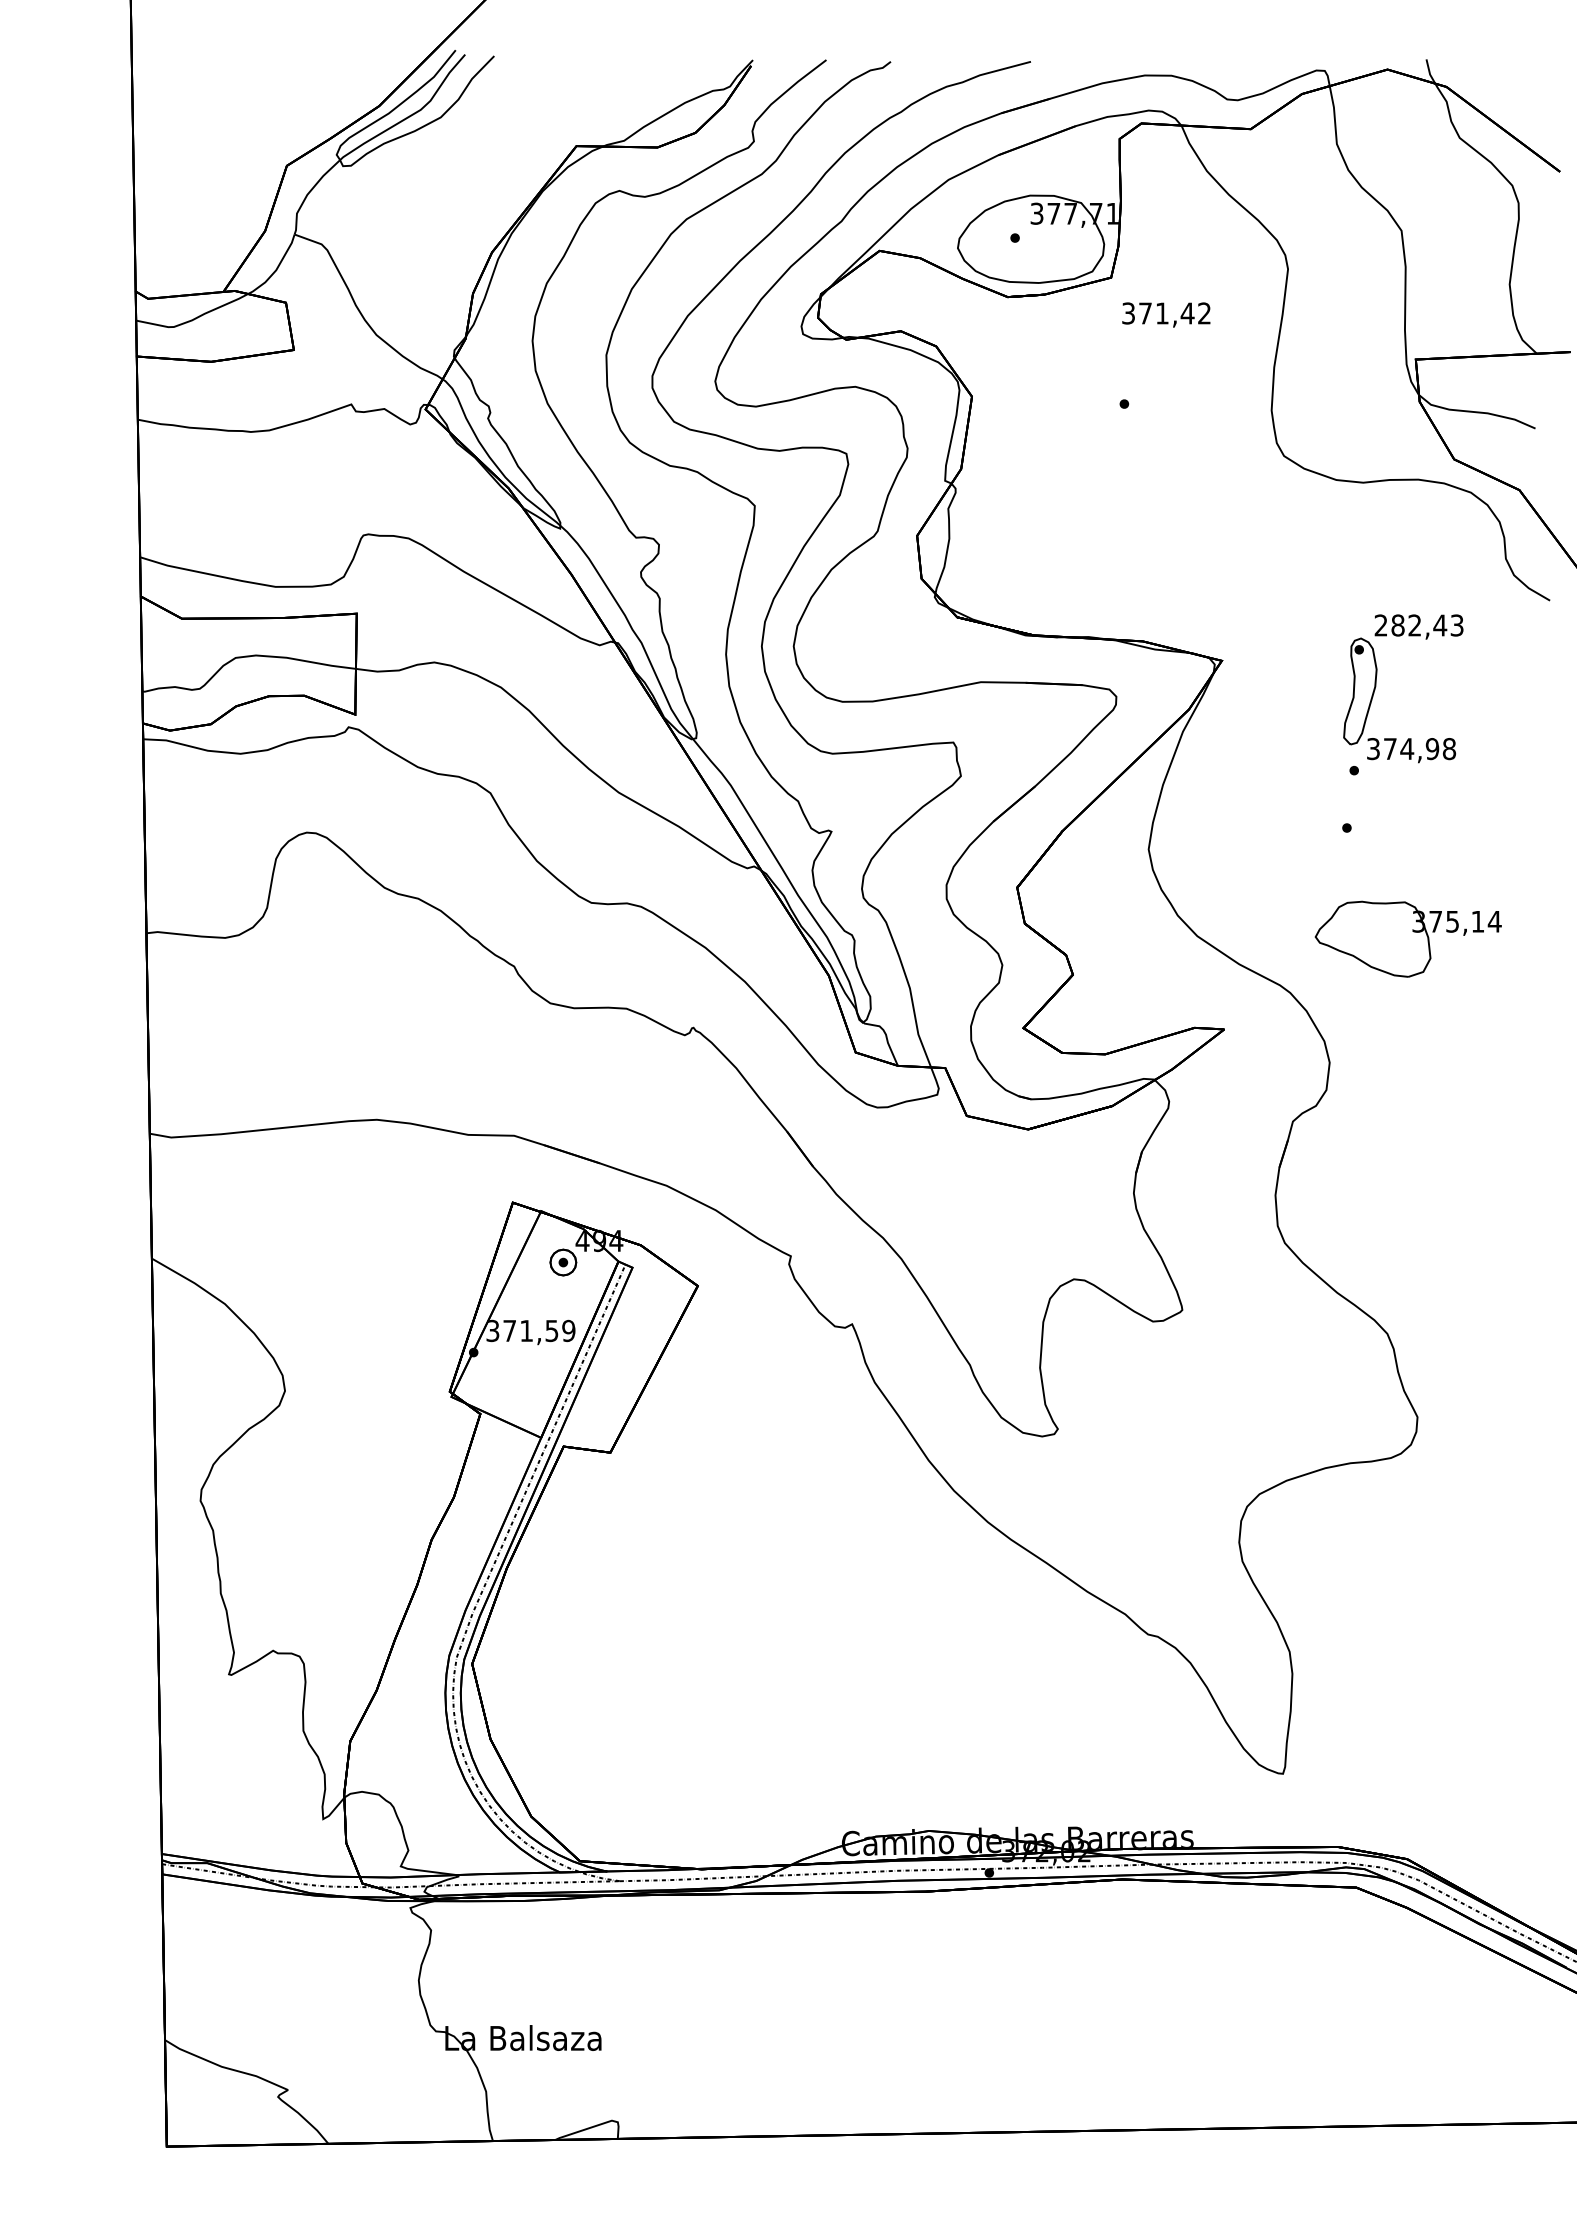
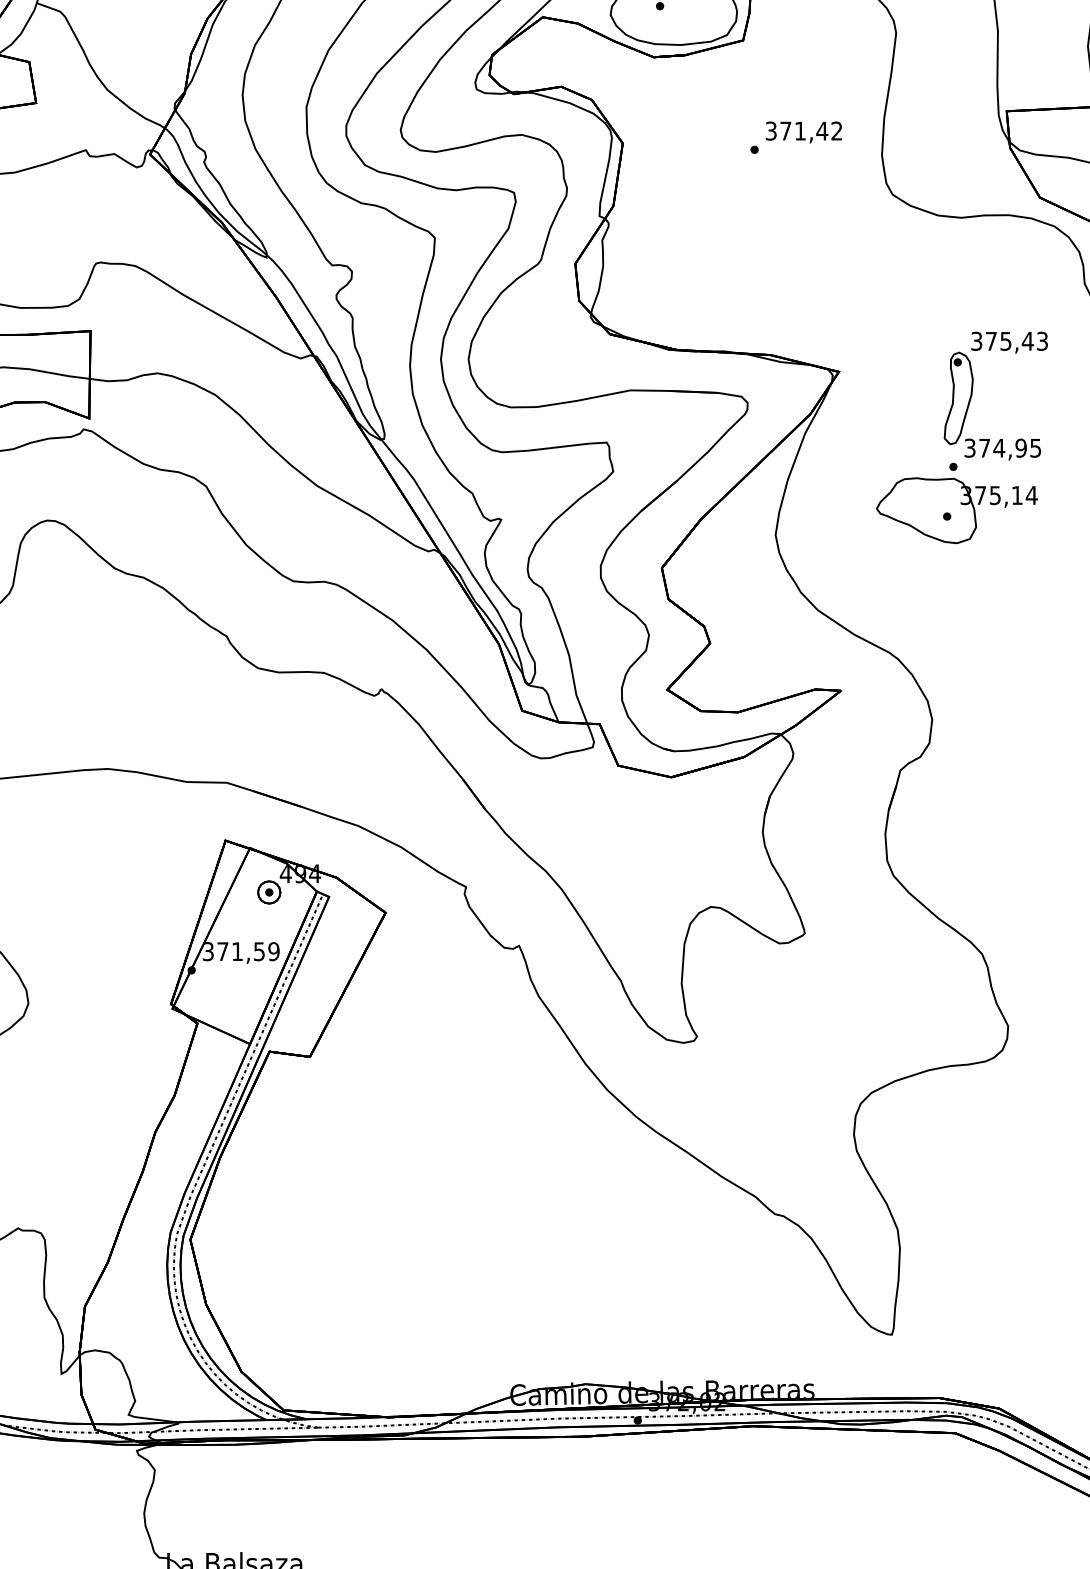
text: (1166, 314) -> (804, 131), moved
text: (1397, 625) -> (990, 341), 282,43 -> 375,43
text: (1449, 749) -> (1035, 448), 374,98 -> 374,95
part: (1407, 938) -> (956, 510), moved

